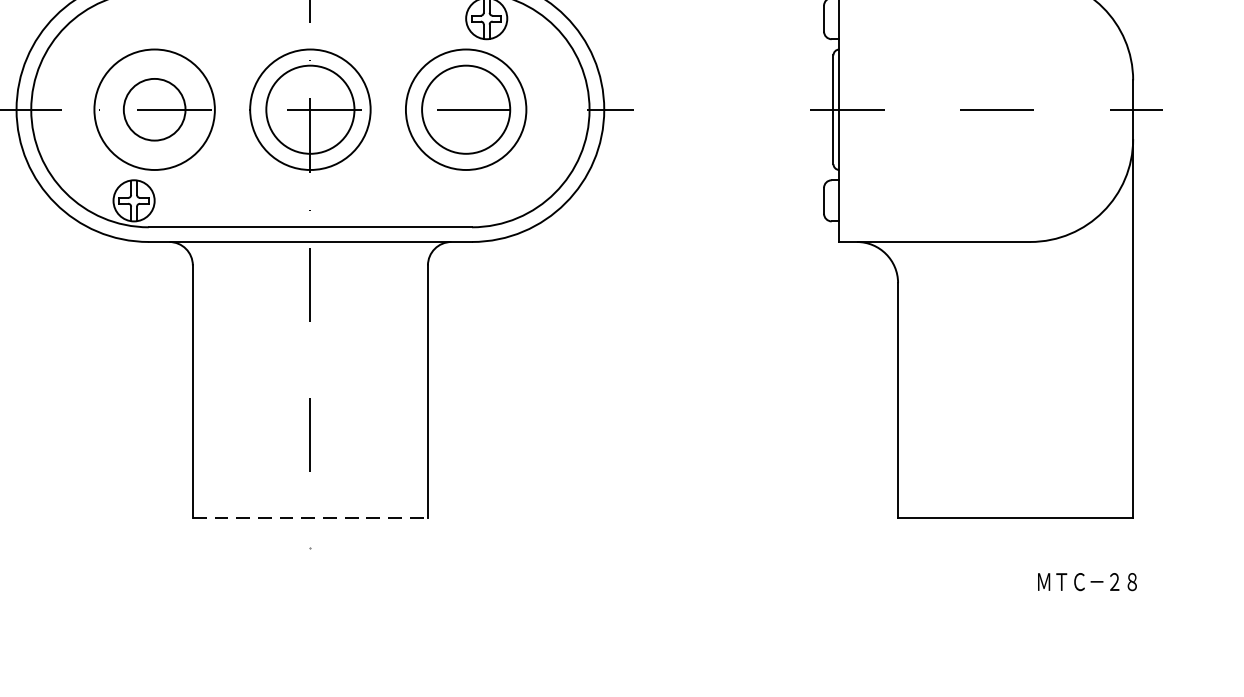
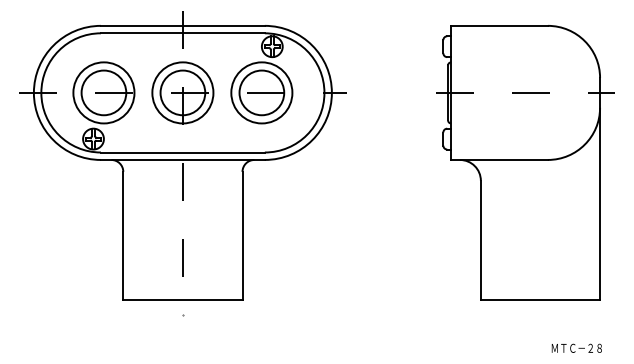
circle: (153, 108) -> (103, 92), size x1.43
line: (309, 519) -> (182, 300), dashed -> solid
text: (1086, 580) -> (576, 347), moved

